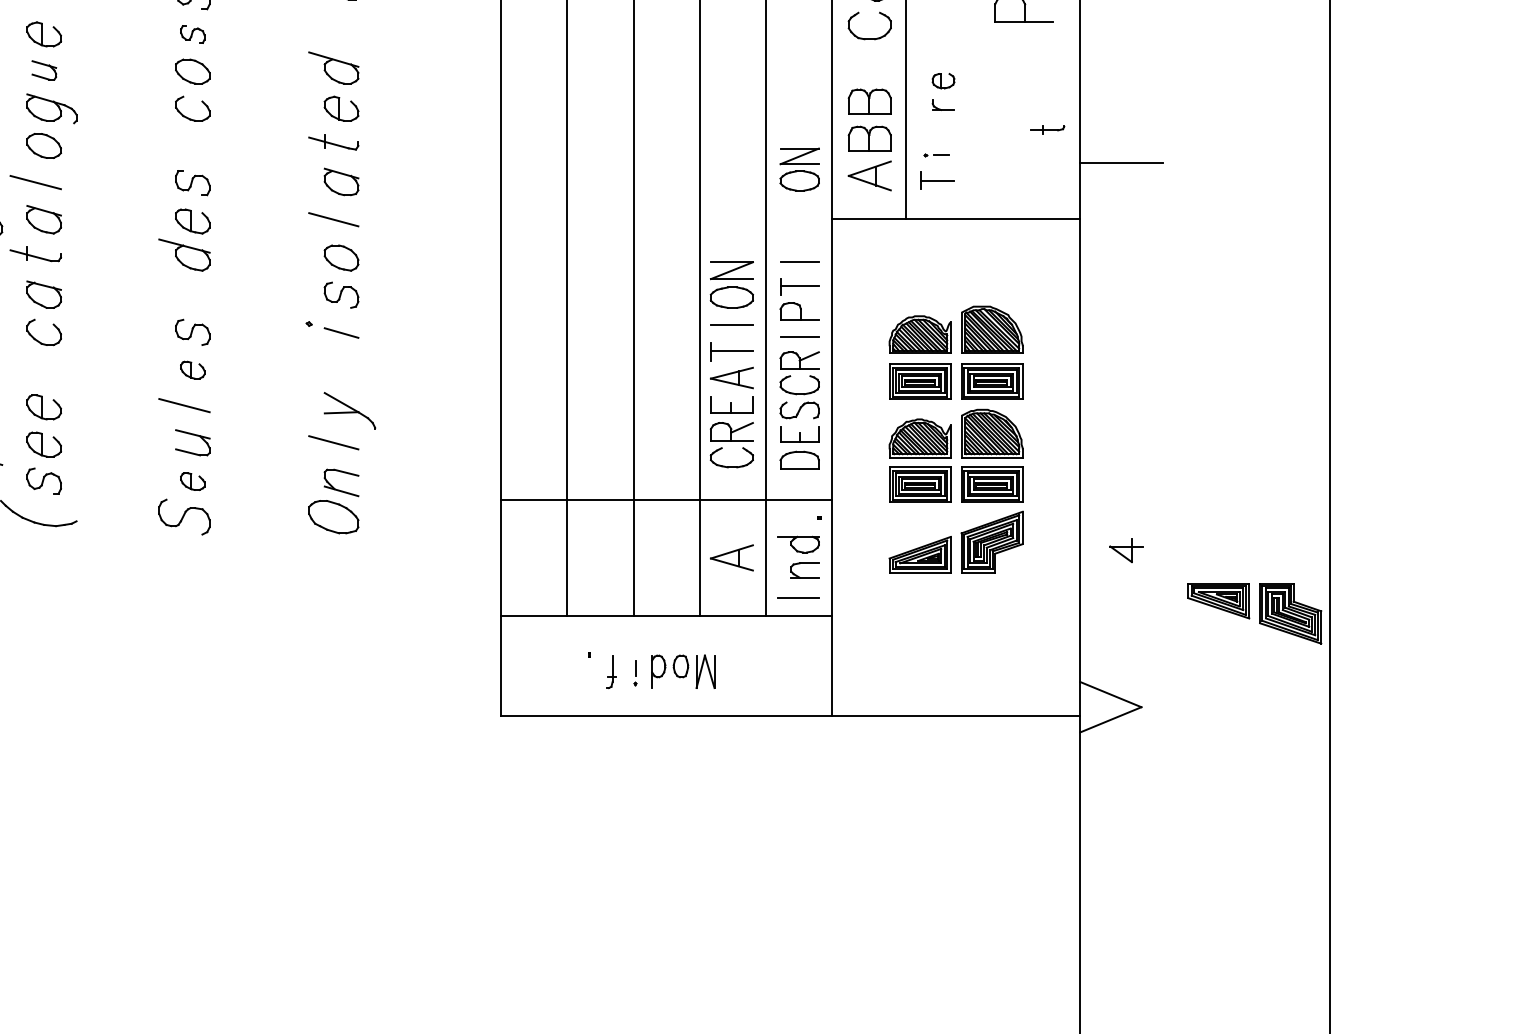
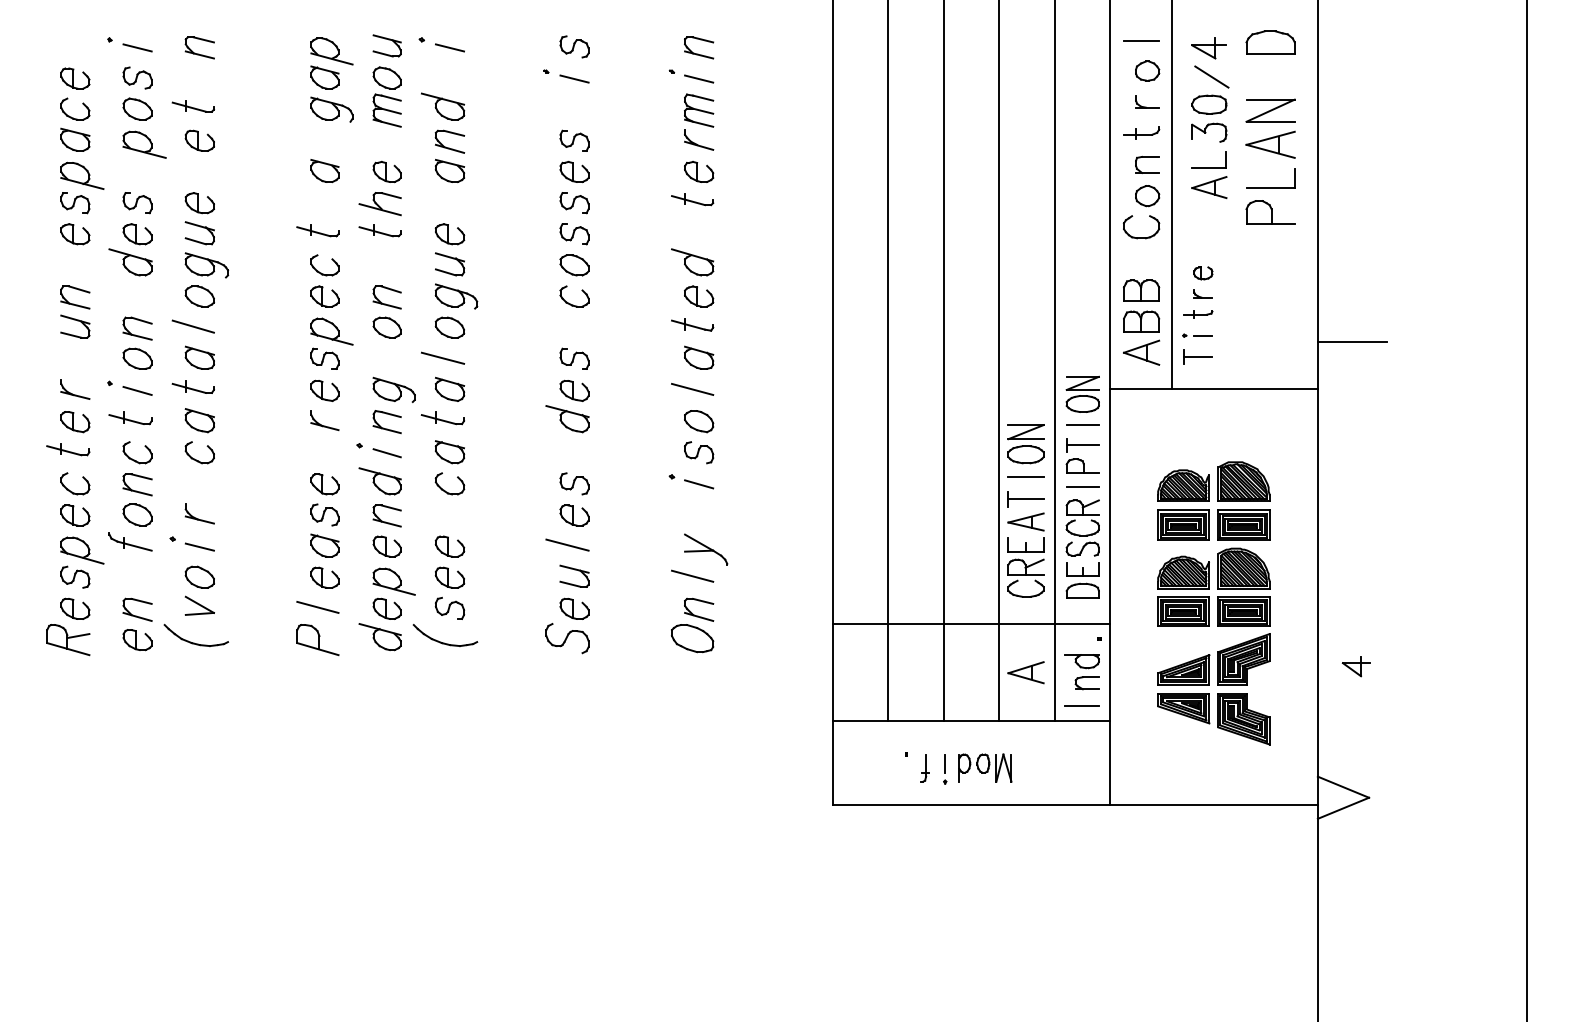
part: (192, 34) -> (574, 234), size x1.43
part: (44, 70) -> (450, 264), size x1.43
part: (1047, 130) -> (1198, 314), moved
part: (936, 155) -> (1197, 335), size x1.43
part: (799, 168) -> (1082, 393), moved
part: (192, 370) -> (574, 515), size x1.43
part: (192, 481) -> (574, 608), size x1.43
part: (1254, 613) -> (1213, 719), moved
part: (635, 673) -> (945, 769), size x1.43

